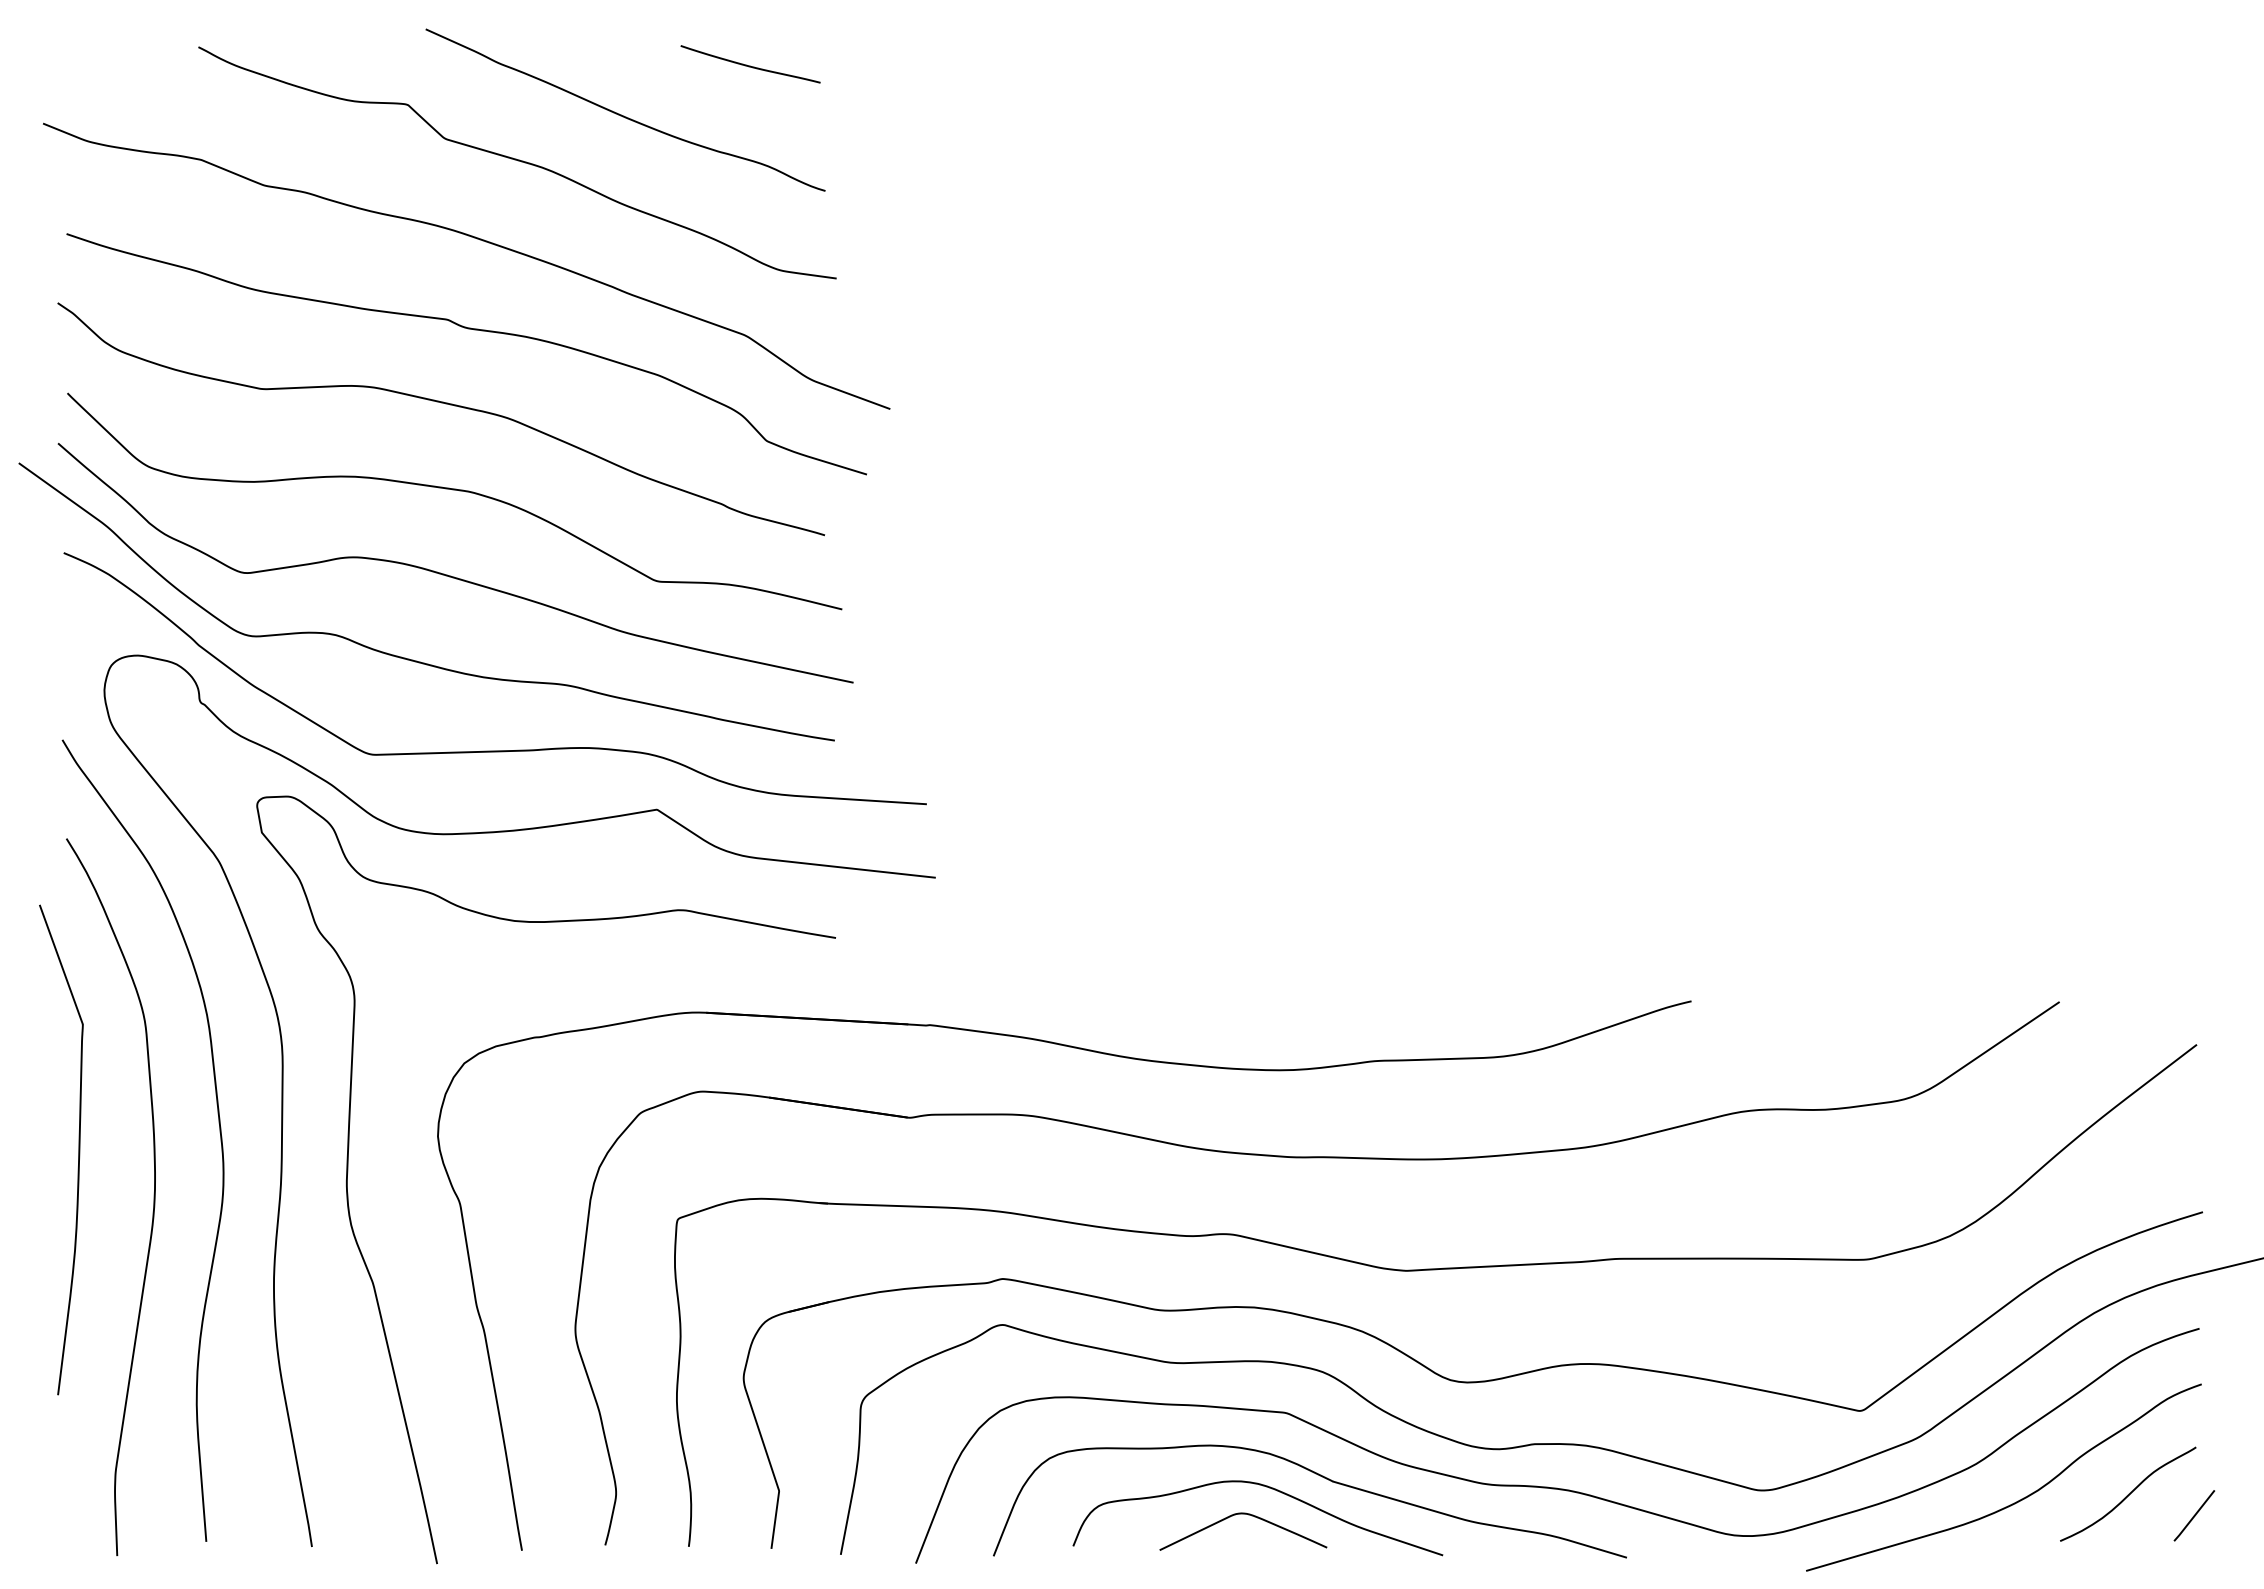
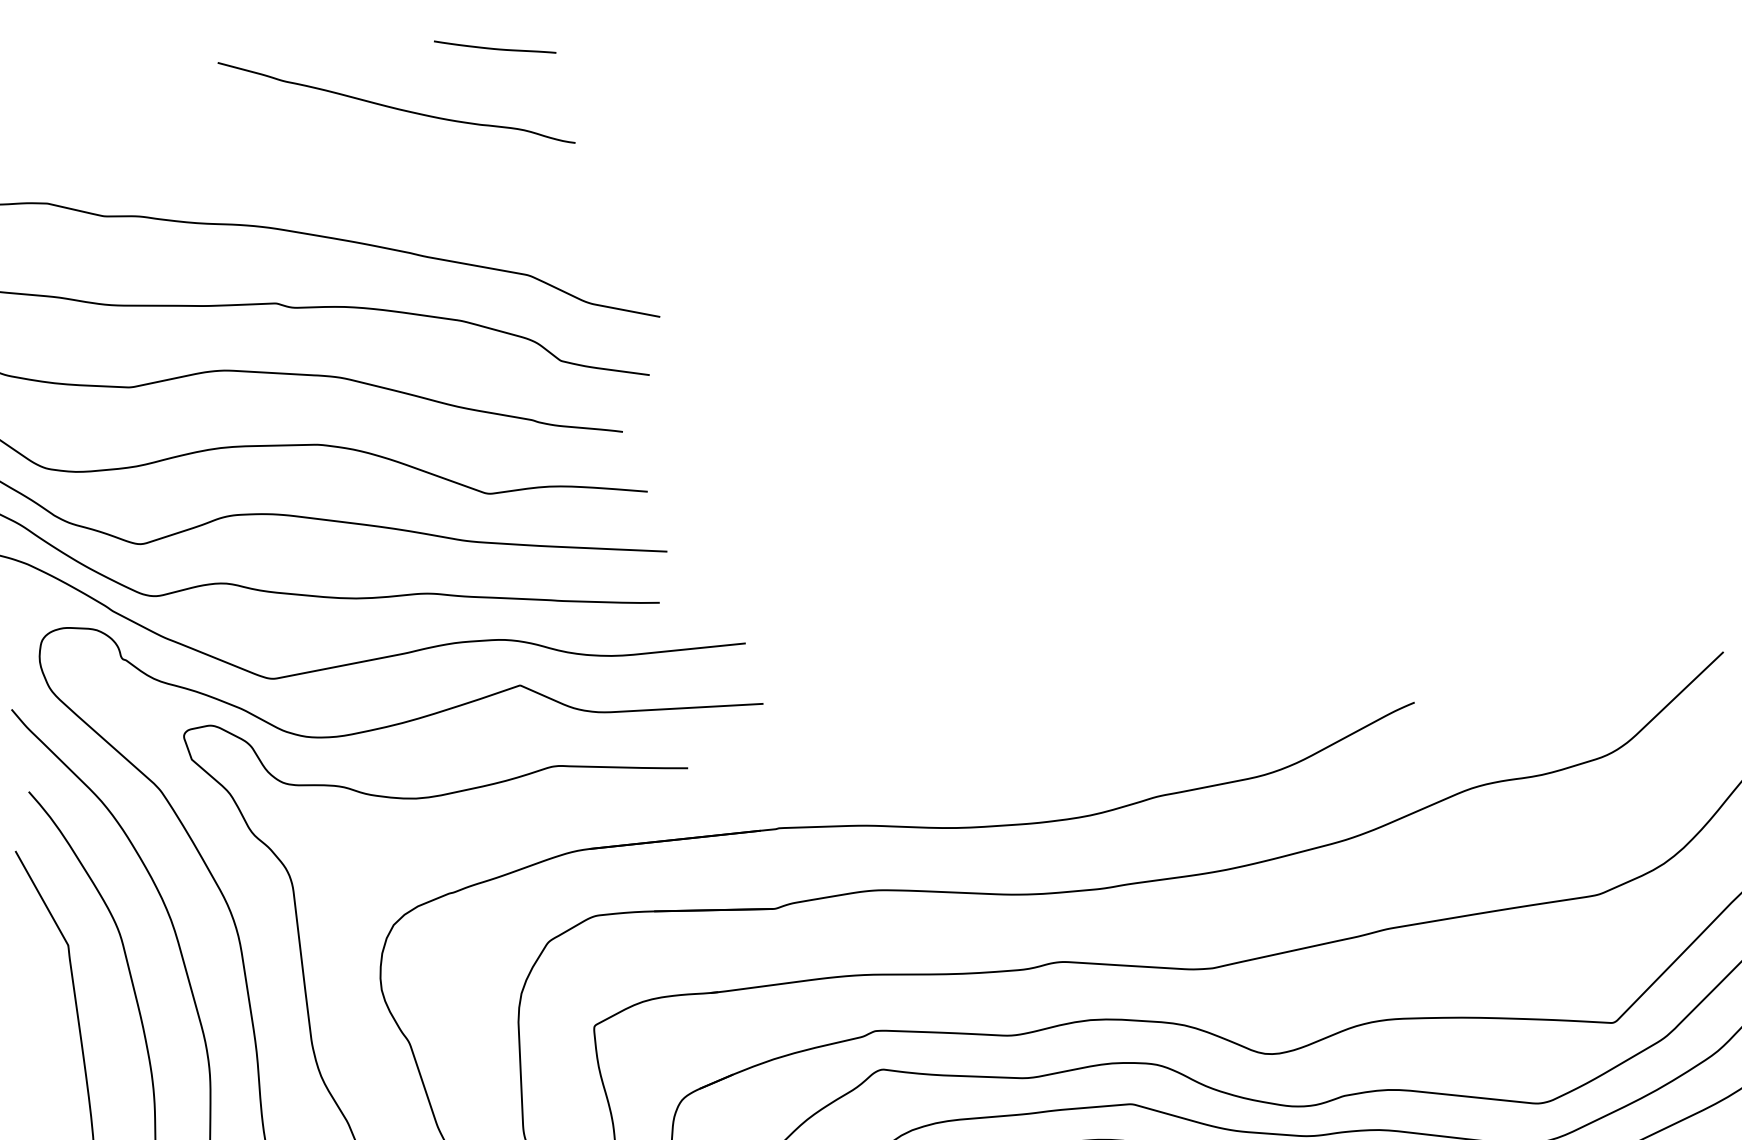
curve: (518, 161) -> (313, 160), removed

